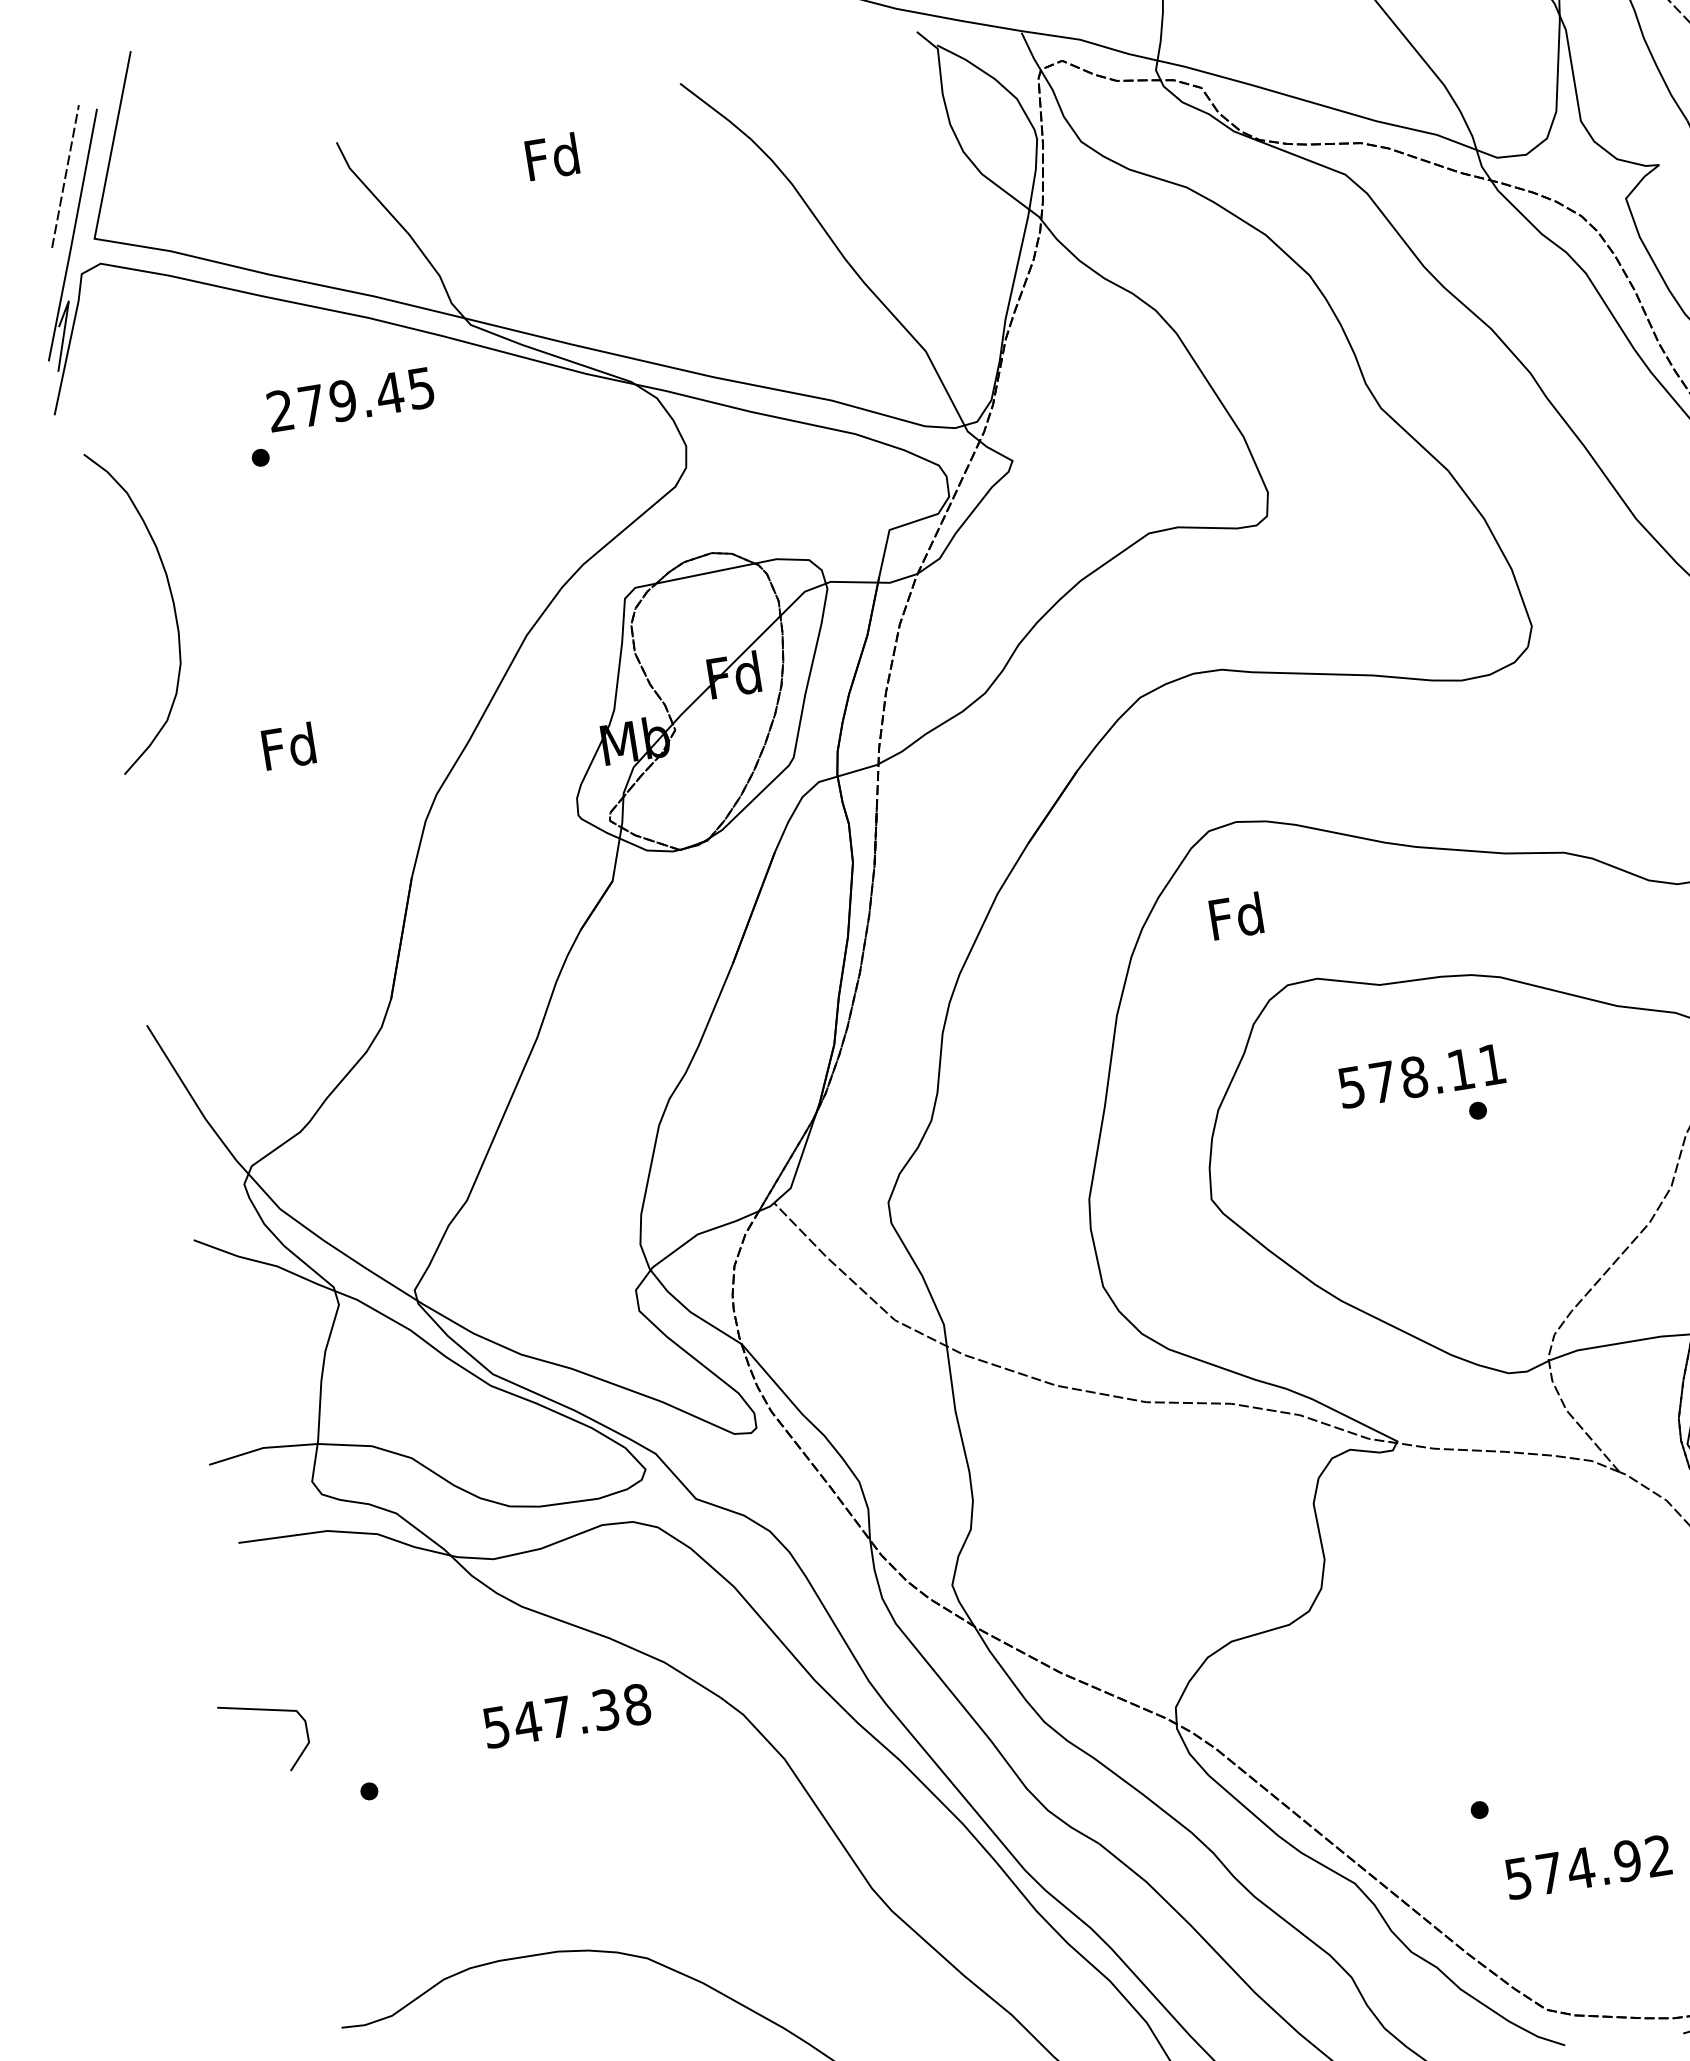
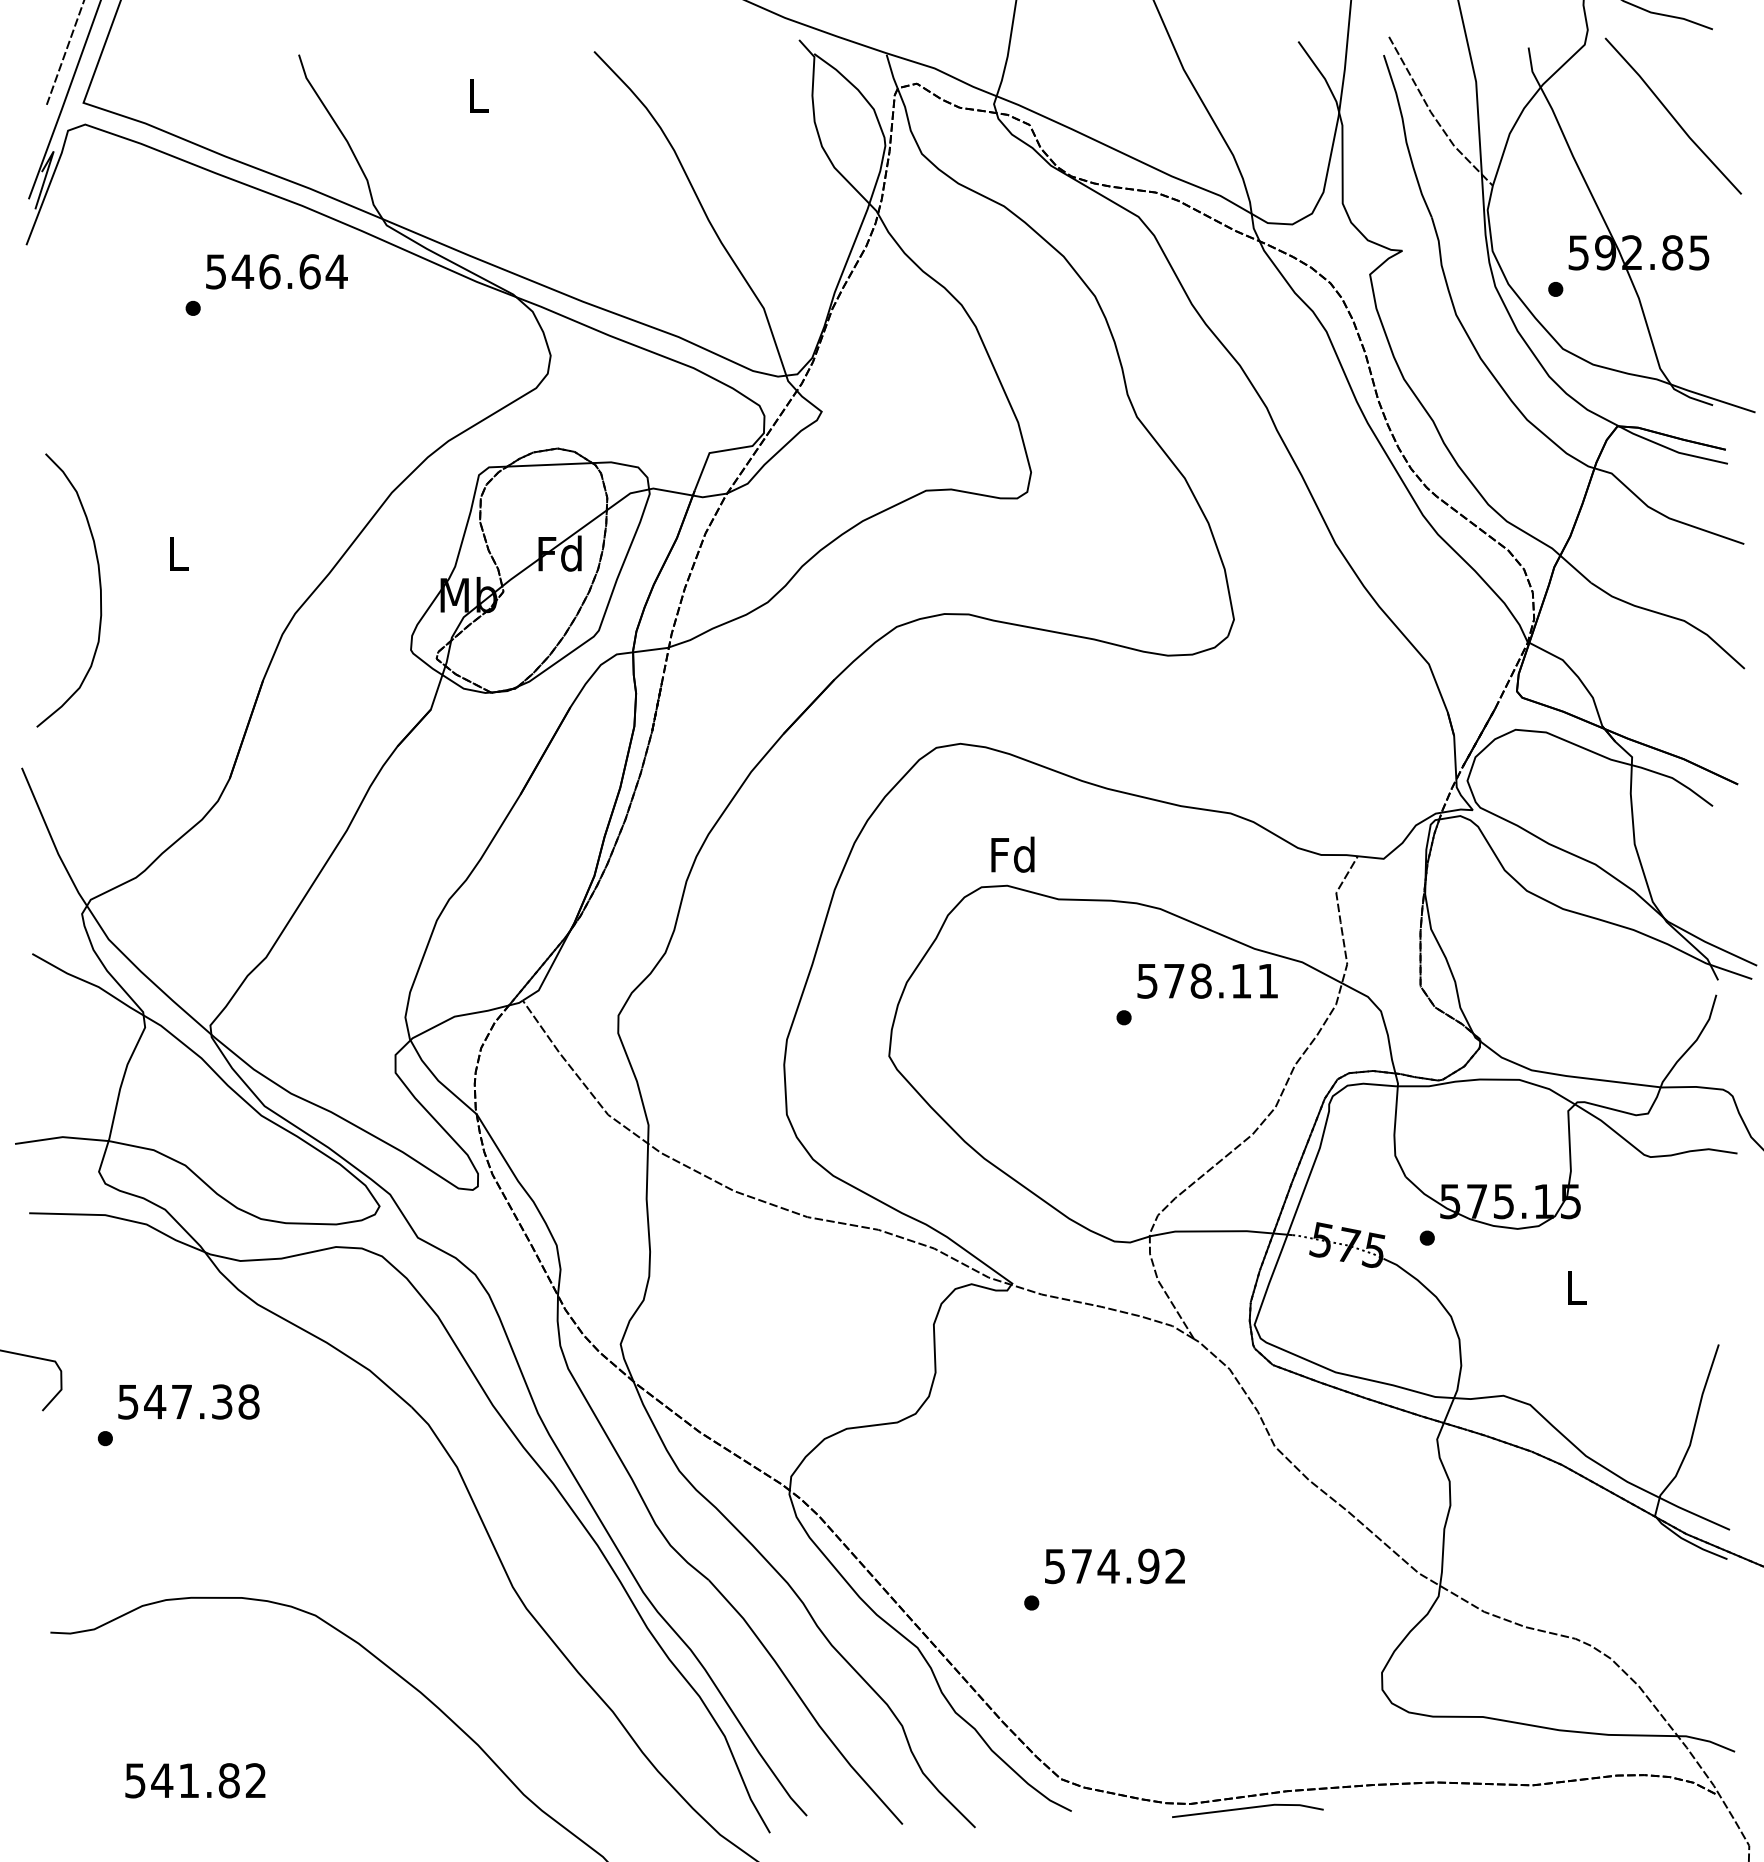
text: (551, 156) -> (476, 95), Fd -> L
text: (350, 399) -> (276, 271), 279.45 -> 546.64
curve: (171, 601) -> (99, 588), moved
text: (288, 746) -> (177, 553), Fd -> L
text: (1235, 916) -> (1012, 854), moved
text: (1421, 1075) -> (1207, 980), moved
text: (566, 1715) -> (188, 1401), moved
text: (1587, 1867) -> (1114, 1566), moved

